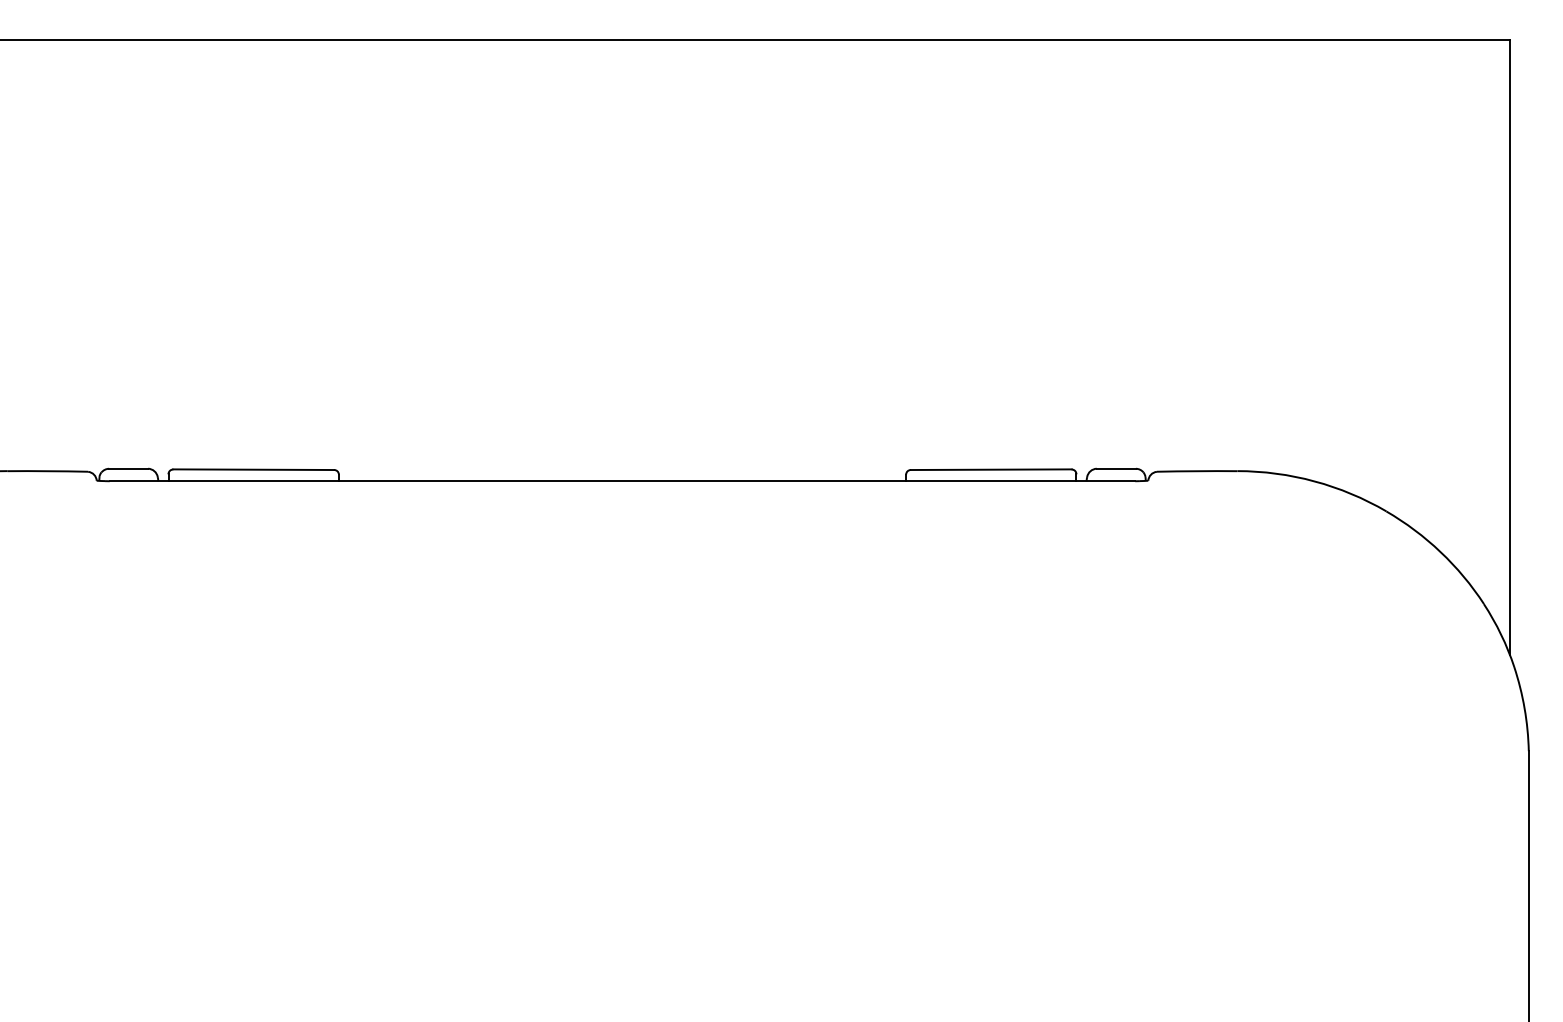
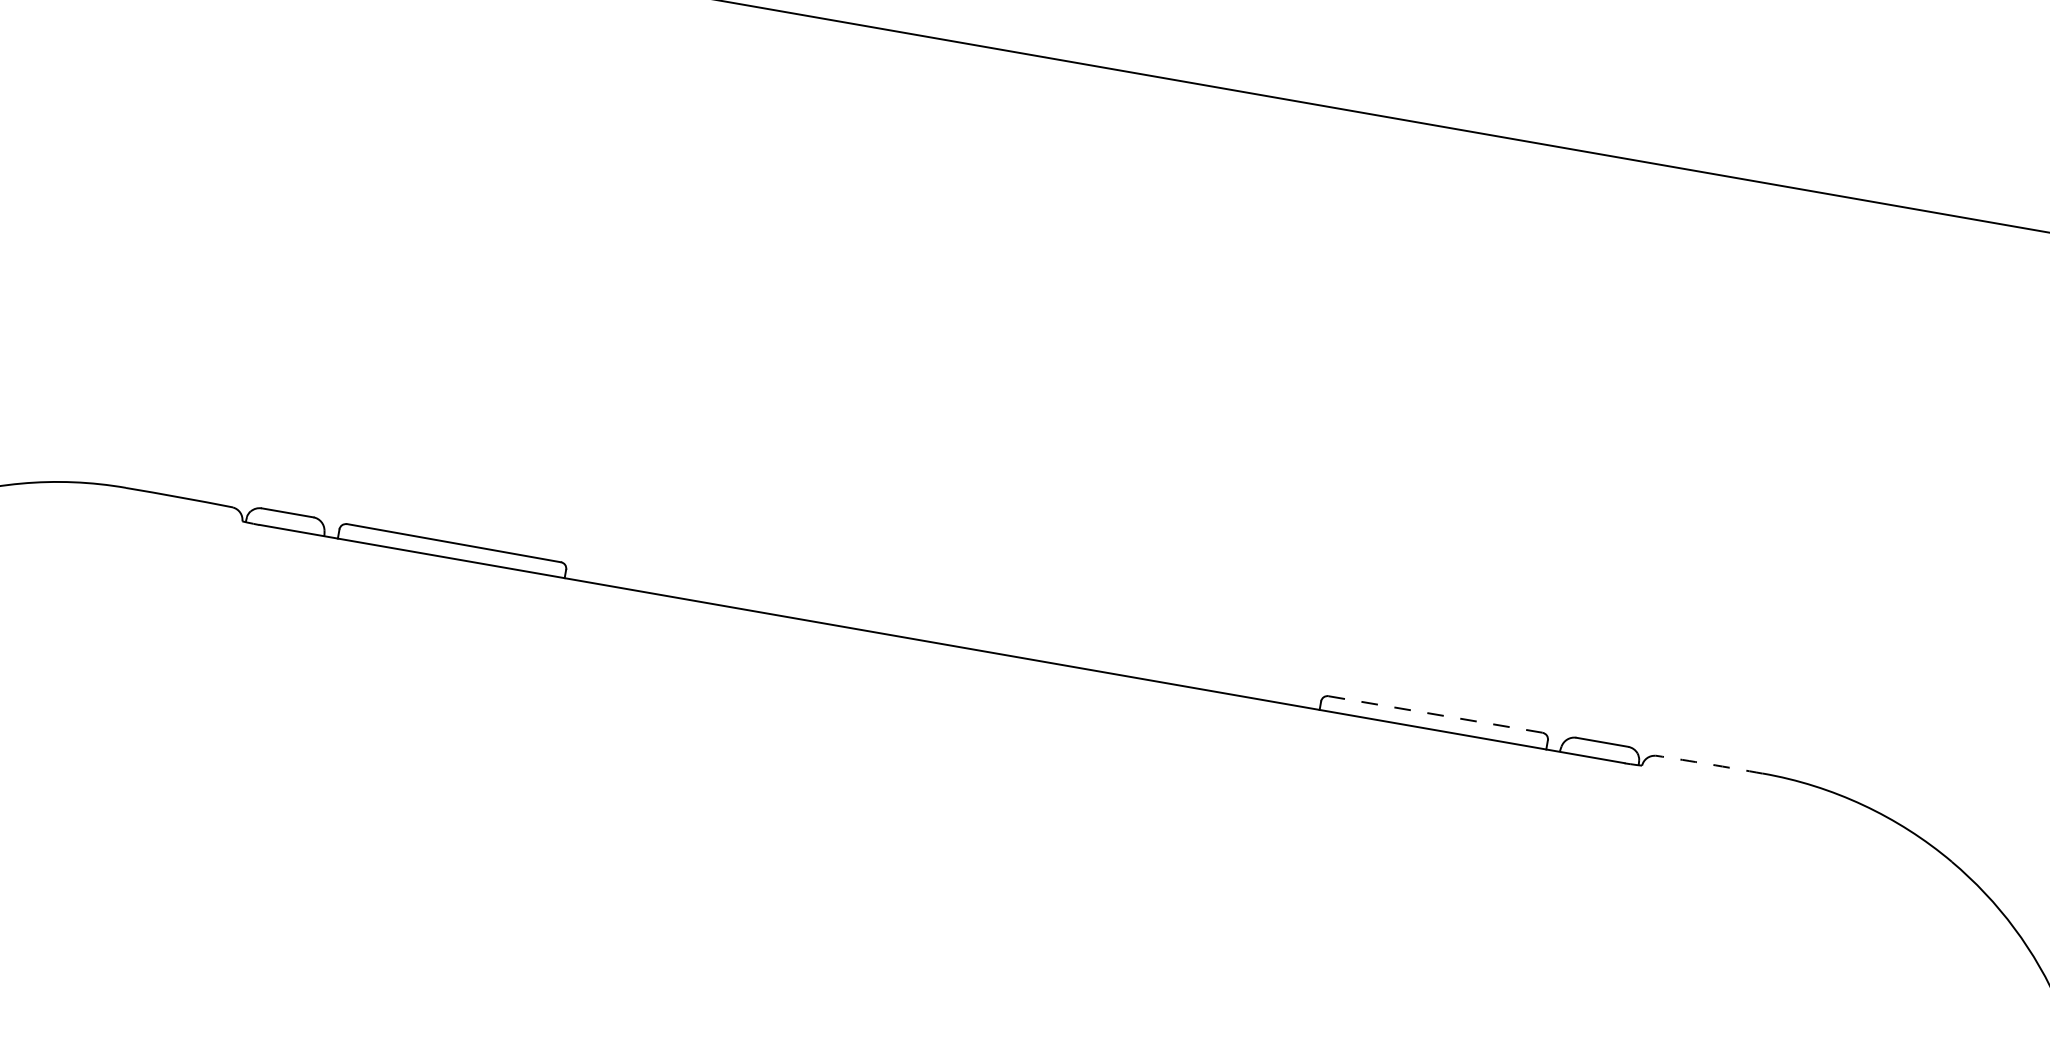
line: (990, 469) -> (1434, 714), solid -> dashed
arc: (1197, 471) -> (1709, 764), solid -> dashed

